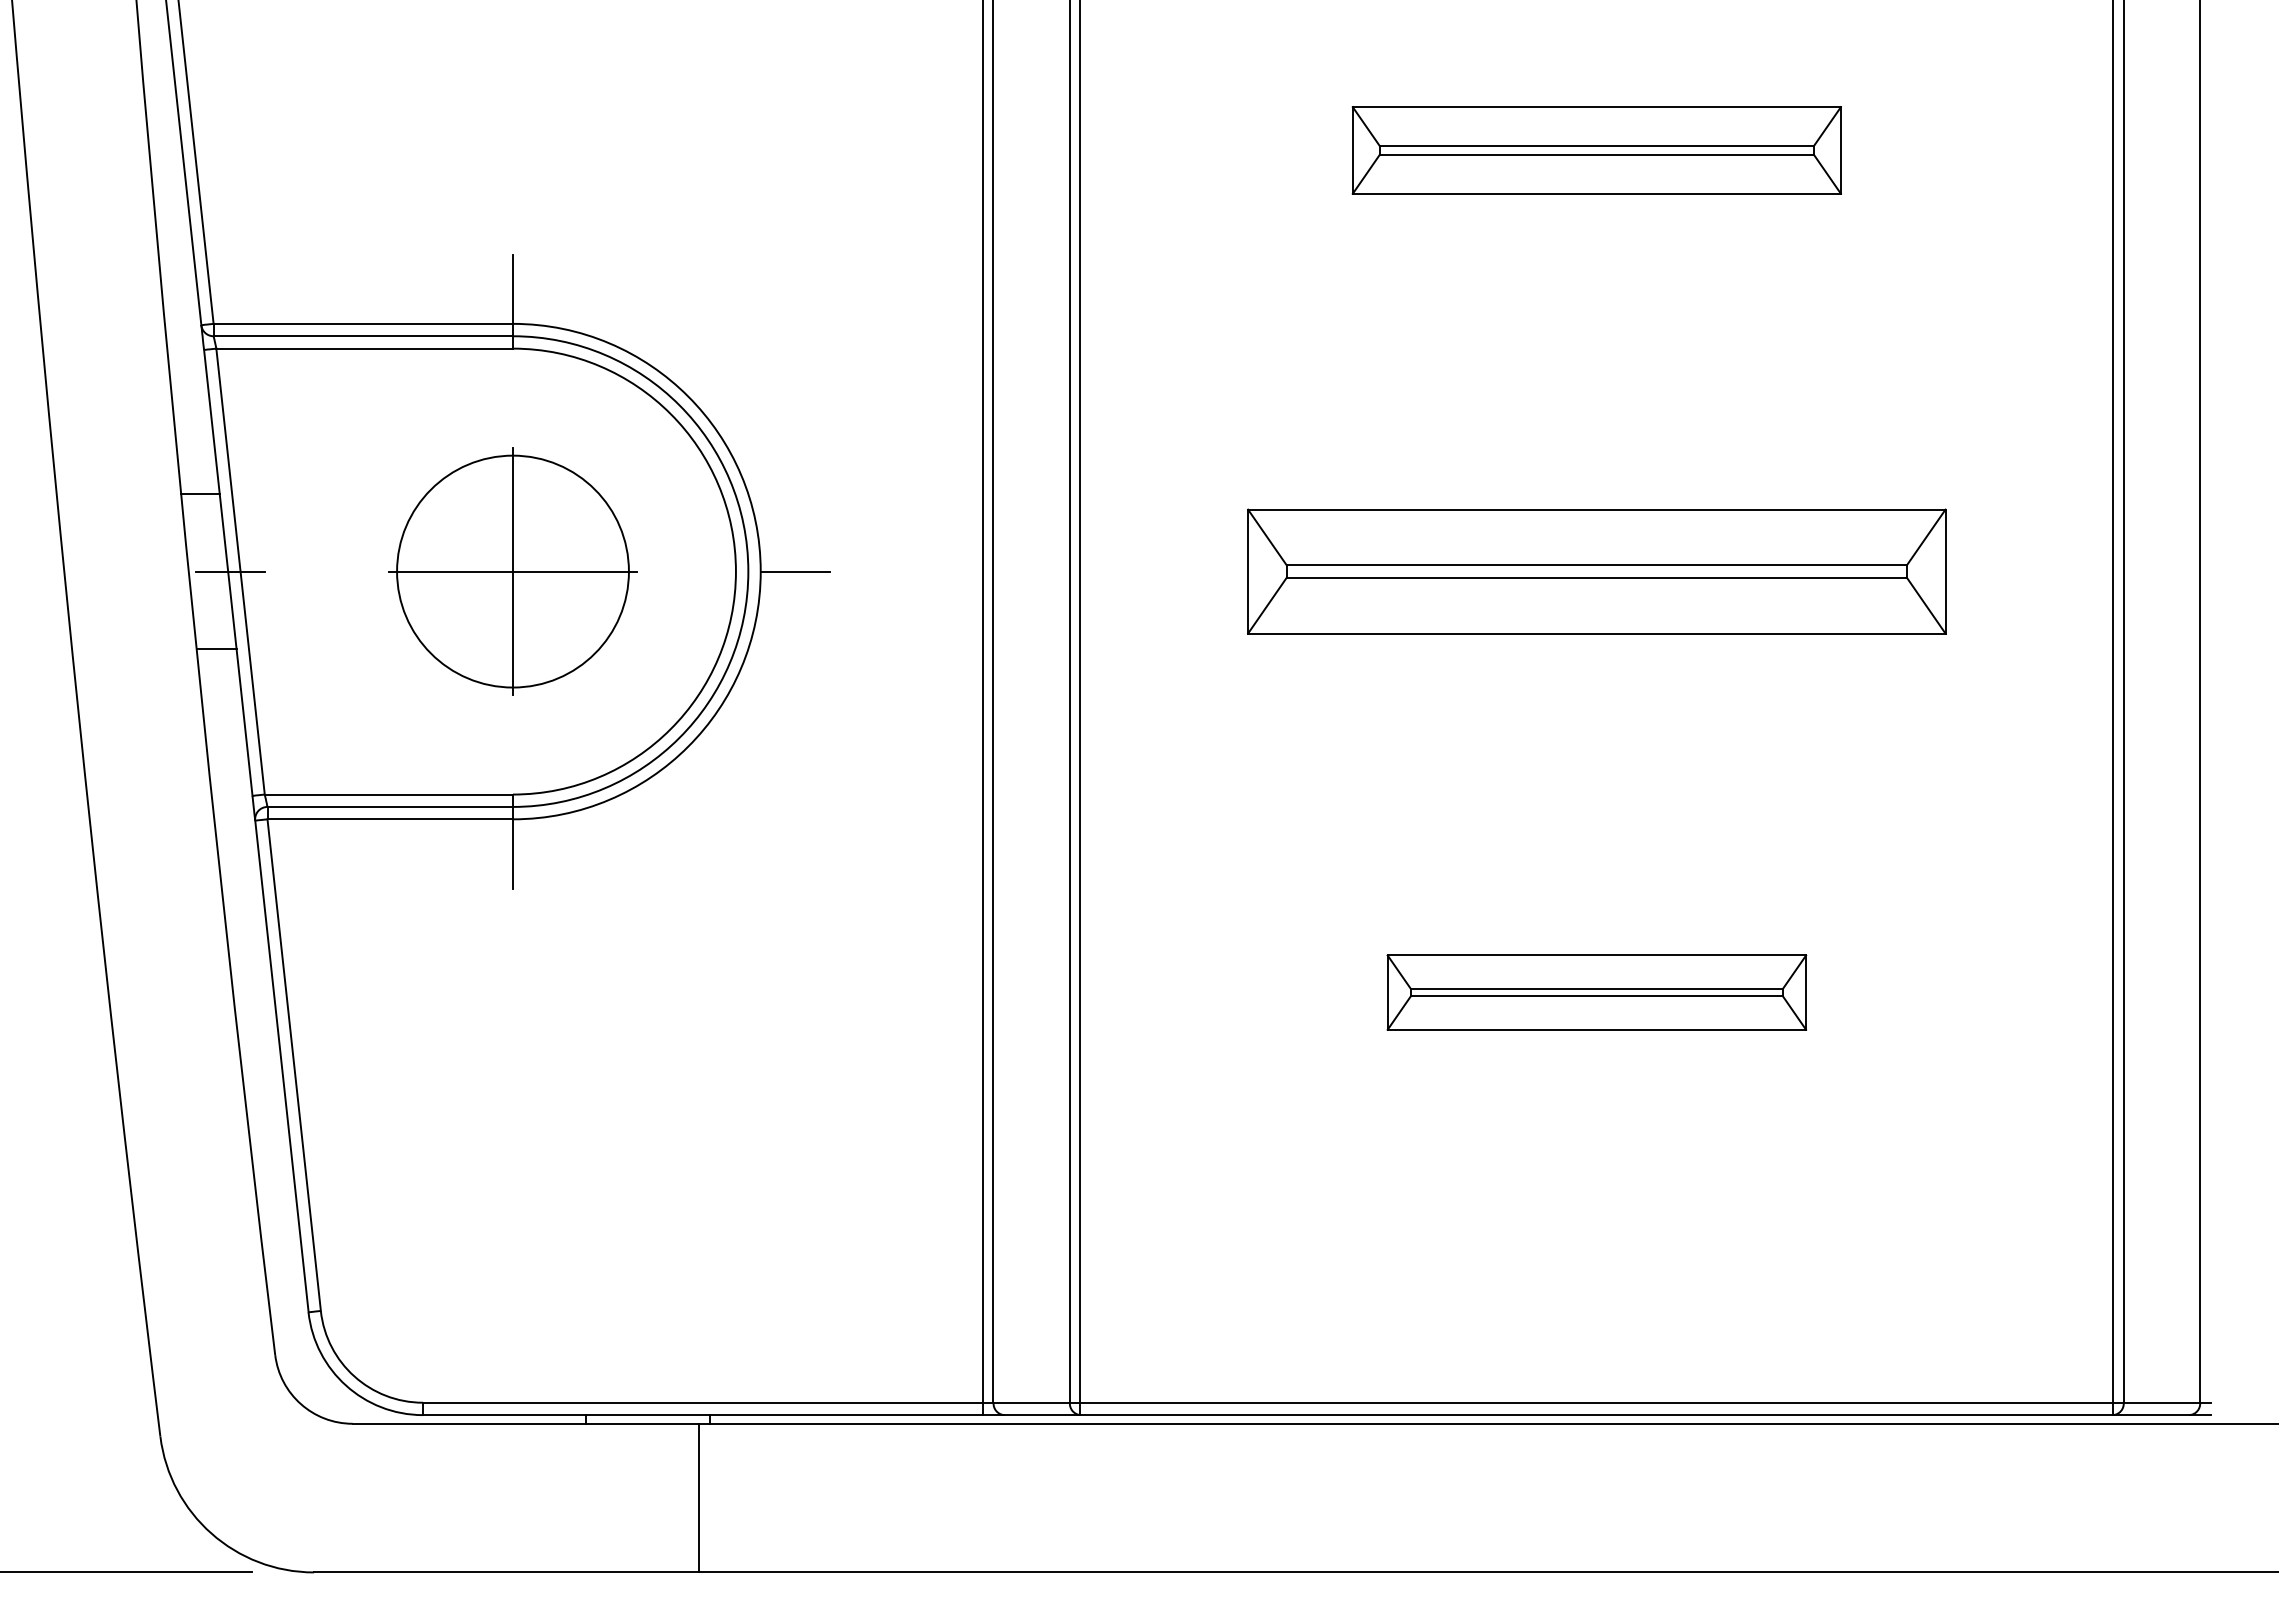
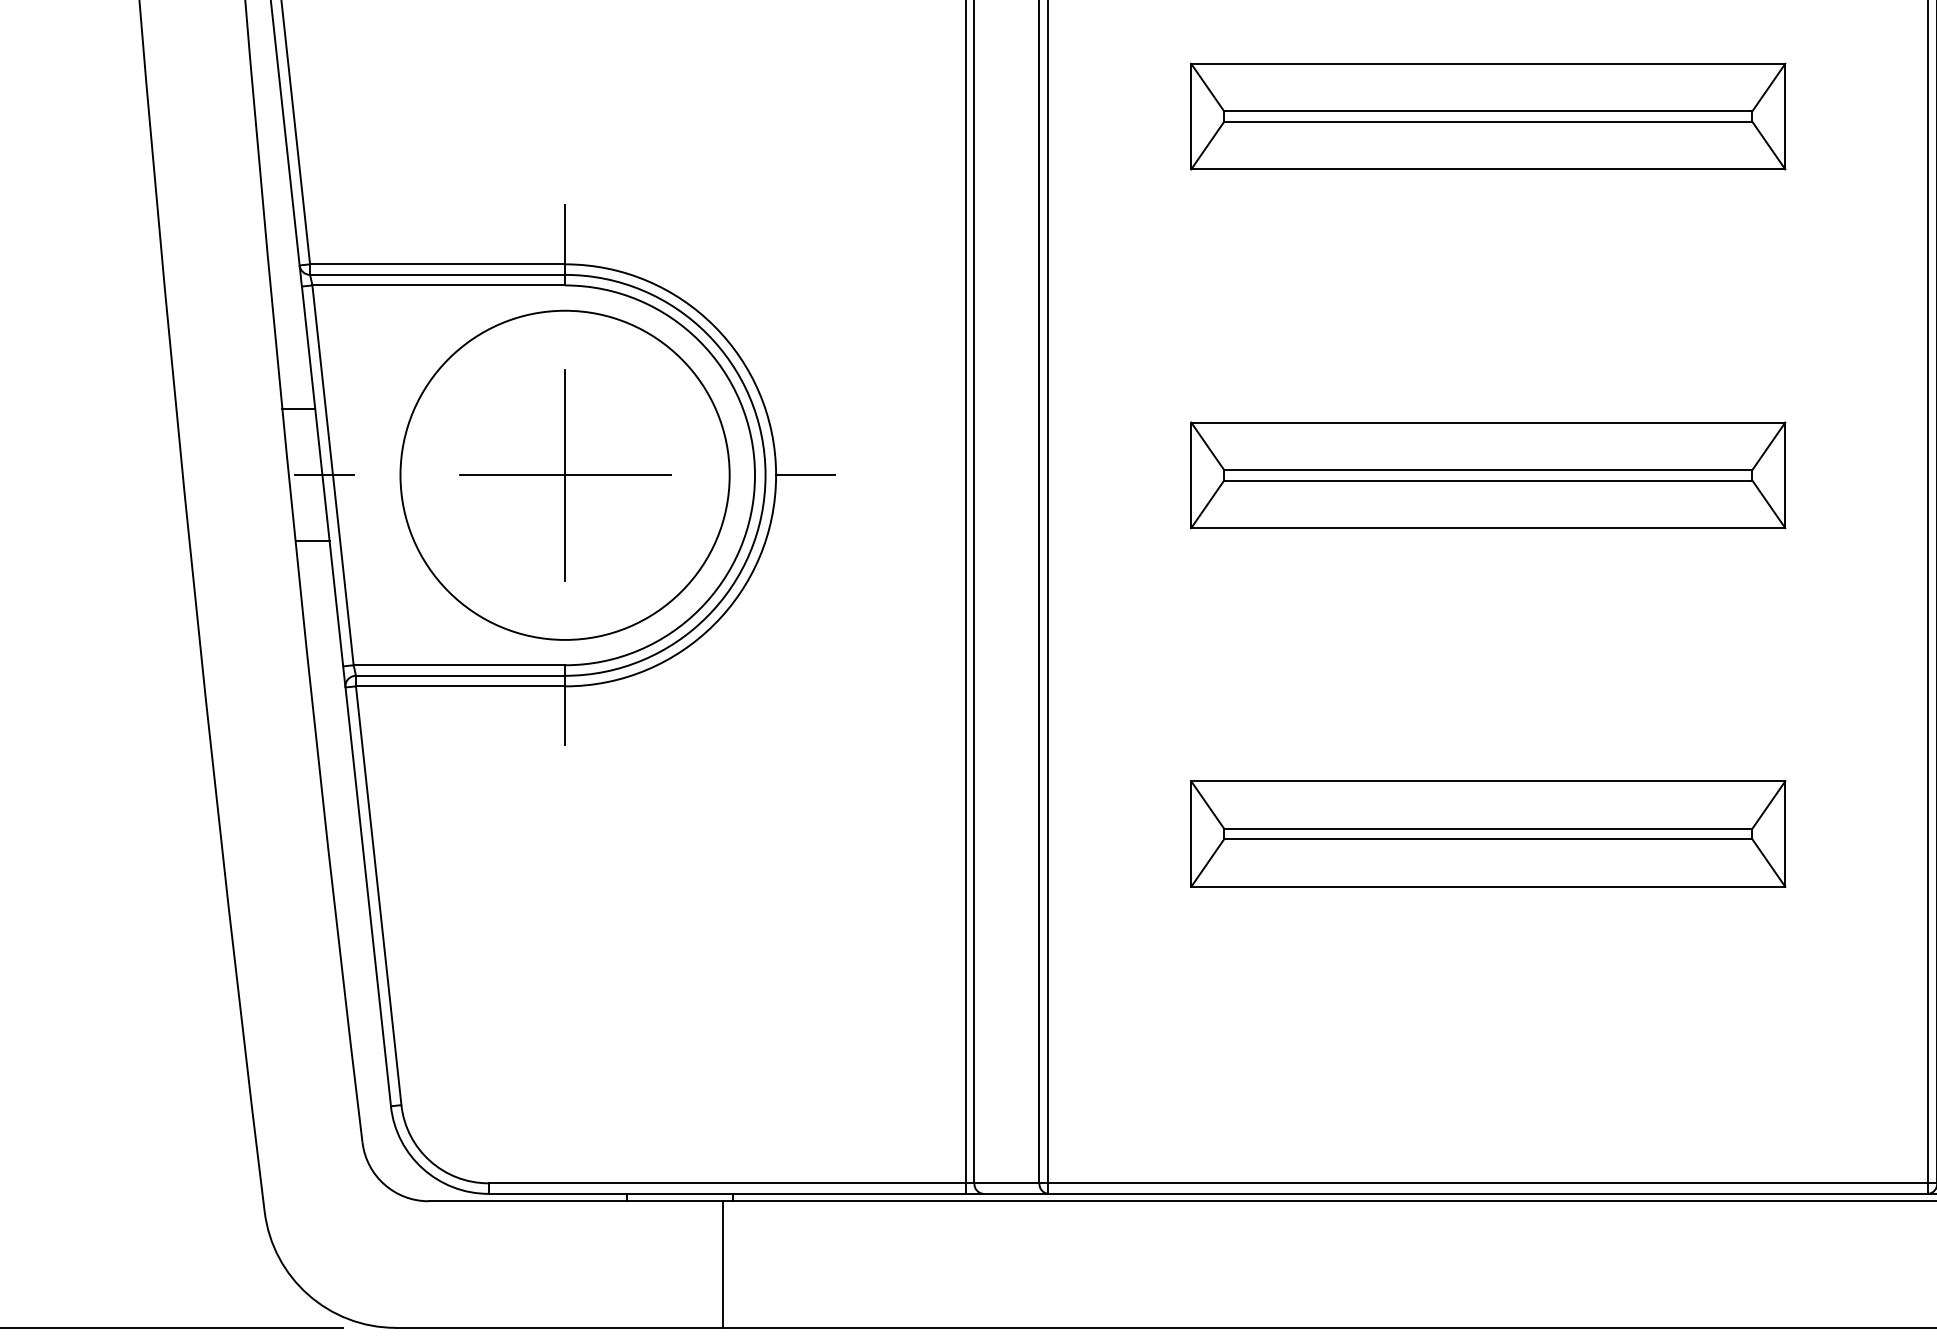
part: (1596, 150) -> (1488, 116), size x1.43
circle: (512, 571) -> (564, 475), size x1.67
part: (1596, 992) -> (1488, 833), size x1.67

